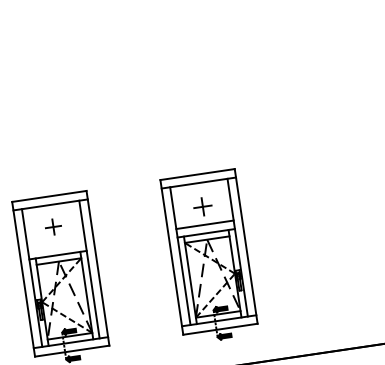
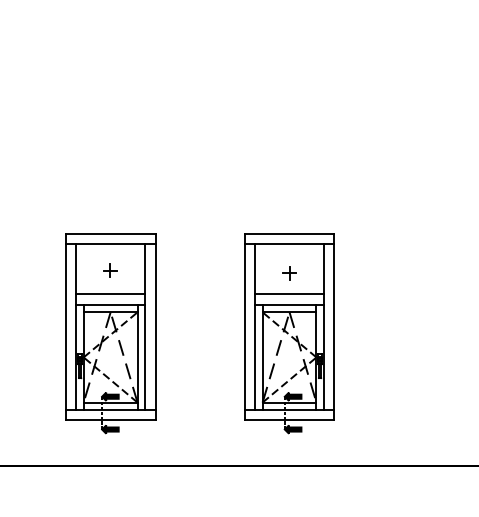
part: (202, 207) -> (289, 273), size x0.62
part: (53, 226) -> (110, 270), size x0.71
line: (56, 246) -> (110, 294), added

